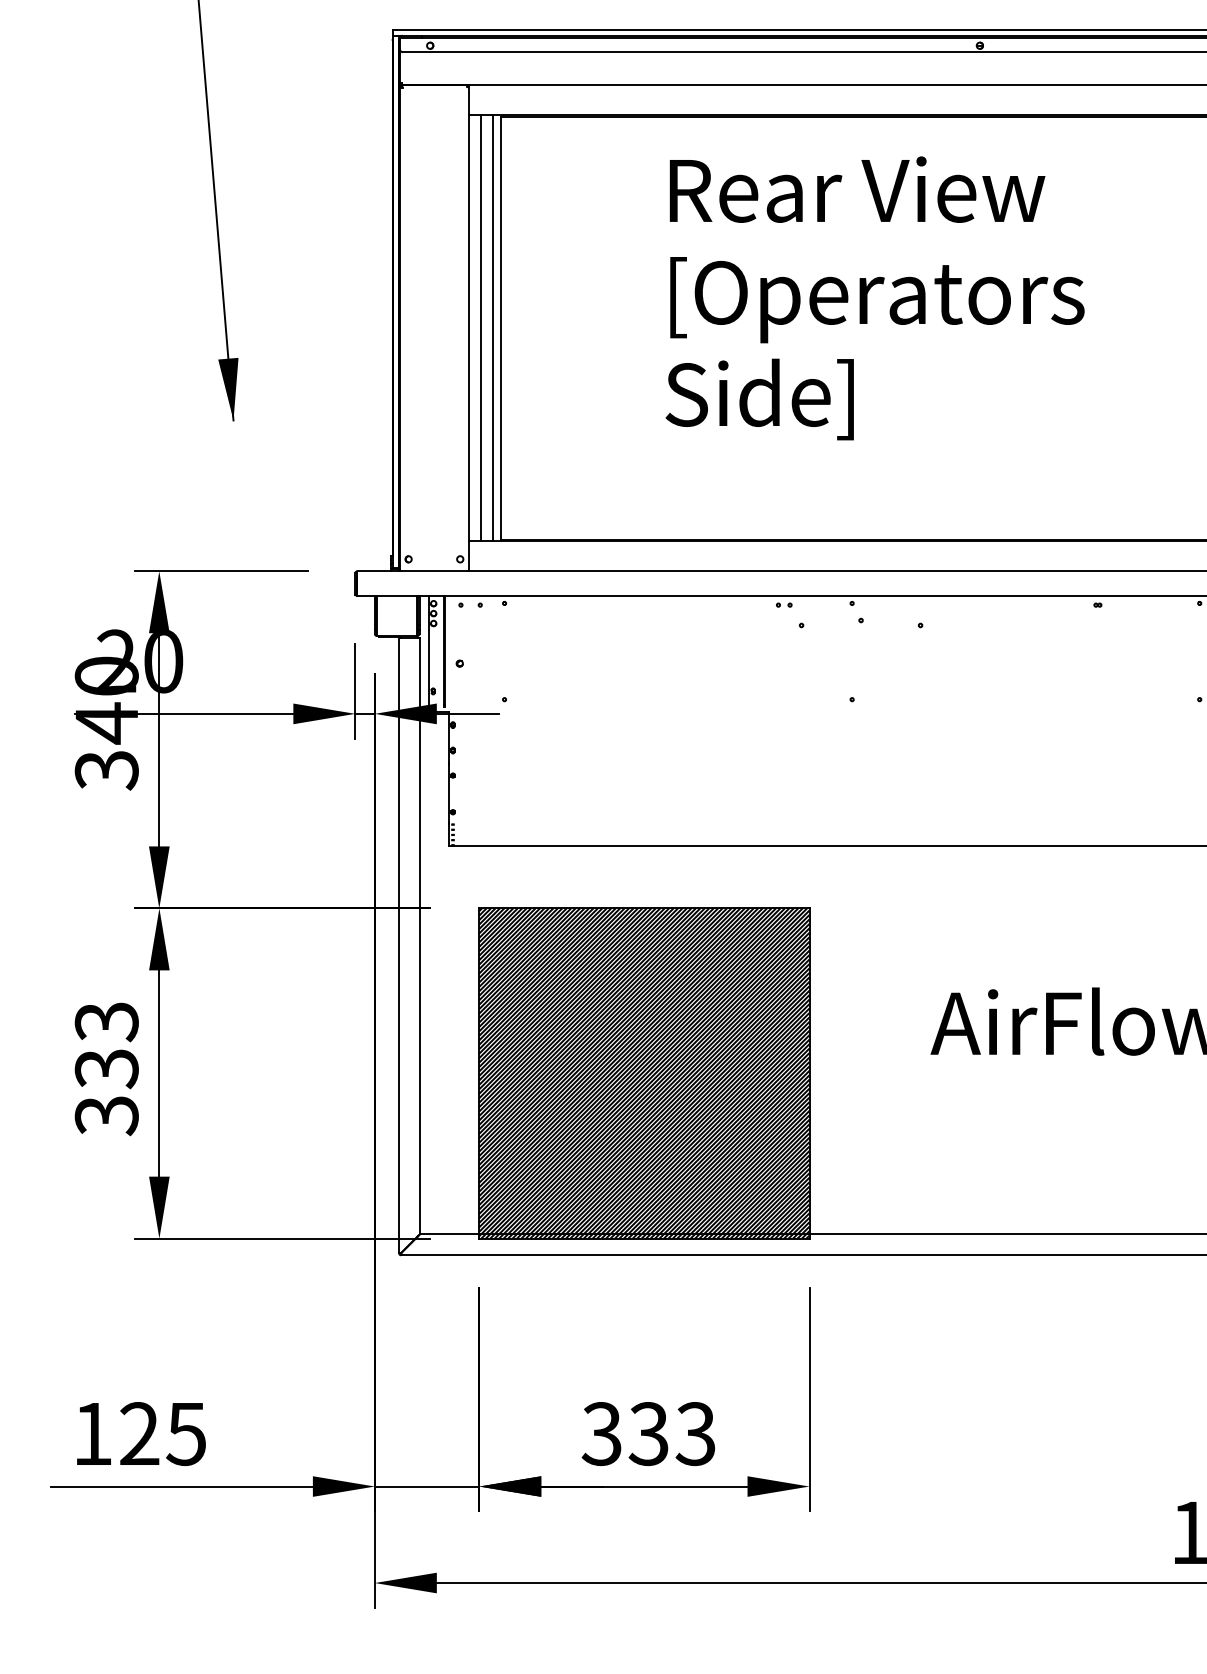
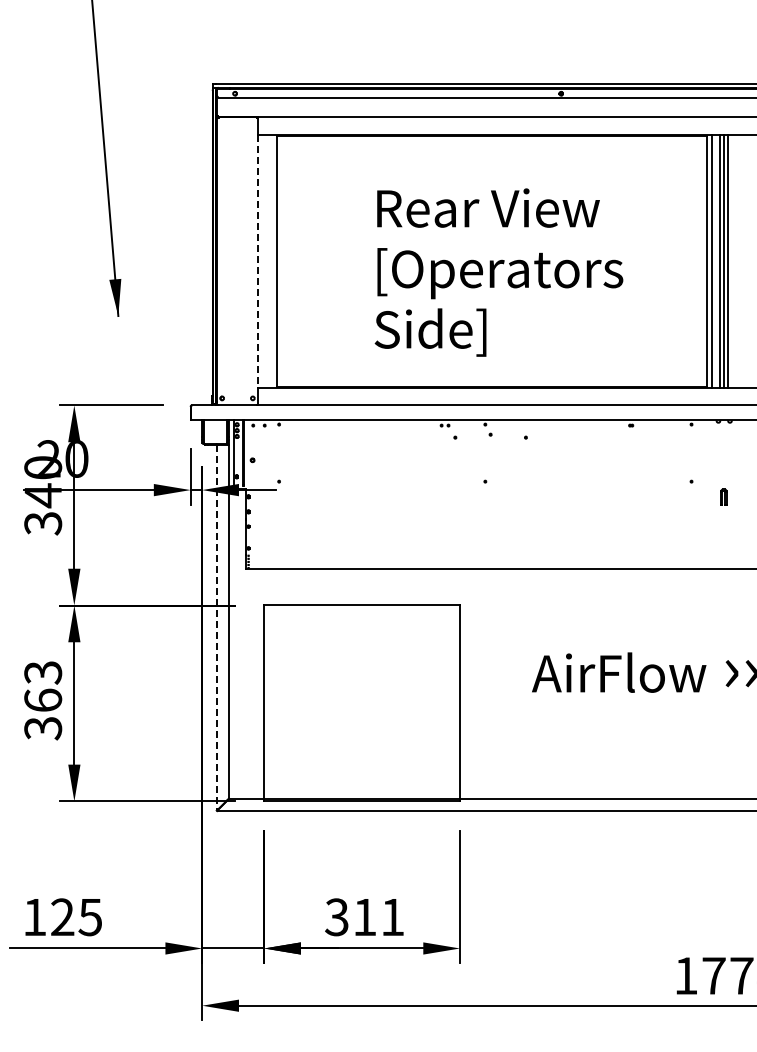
text: (874, 298) -> (498, 272), moved
line: (481, 326) -> (265, 260), removed
line: (493, 326) -> (272, 260), removed
line: (469, 328) -> (258, 261), solid -> dashed
line: (398, 947) -> (216, 628), solid -> dashed
text: (107, 1068) -> (43, 700), 333 -> 363
hatch: (645, 1073) -> (362, 703), removed
text: (670, 1434) -> (377, 917), 333 -> 311

